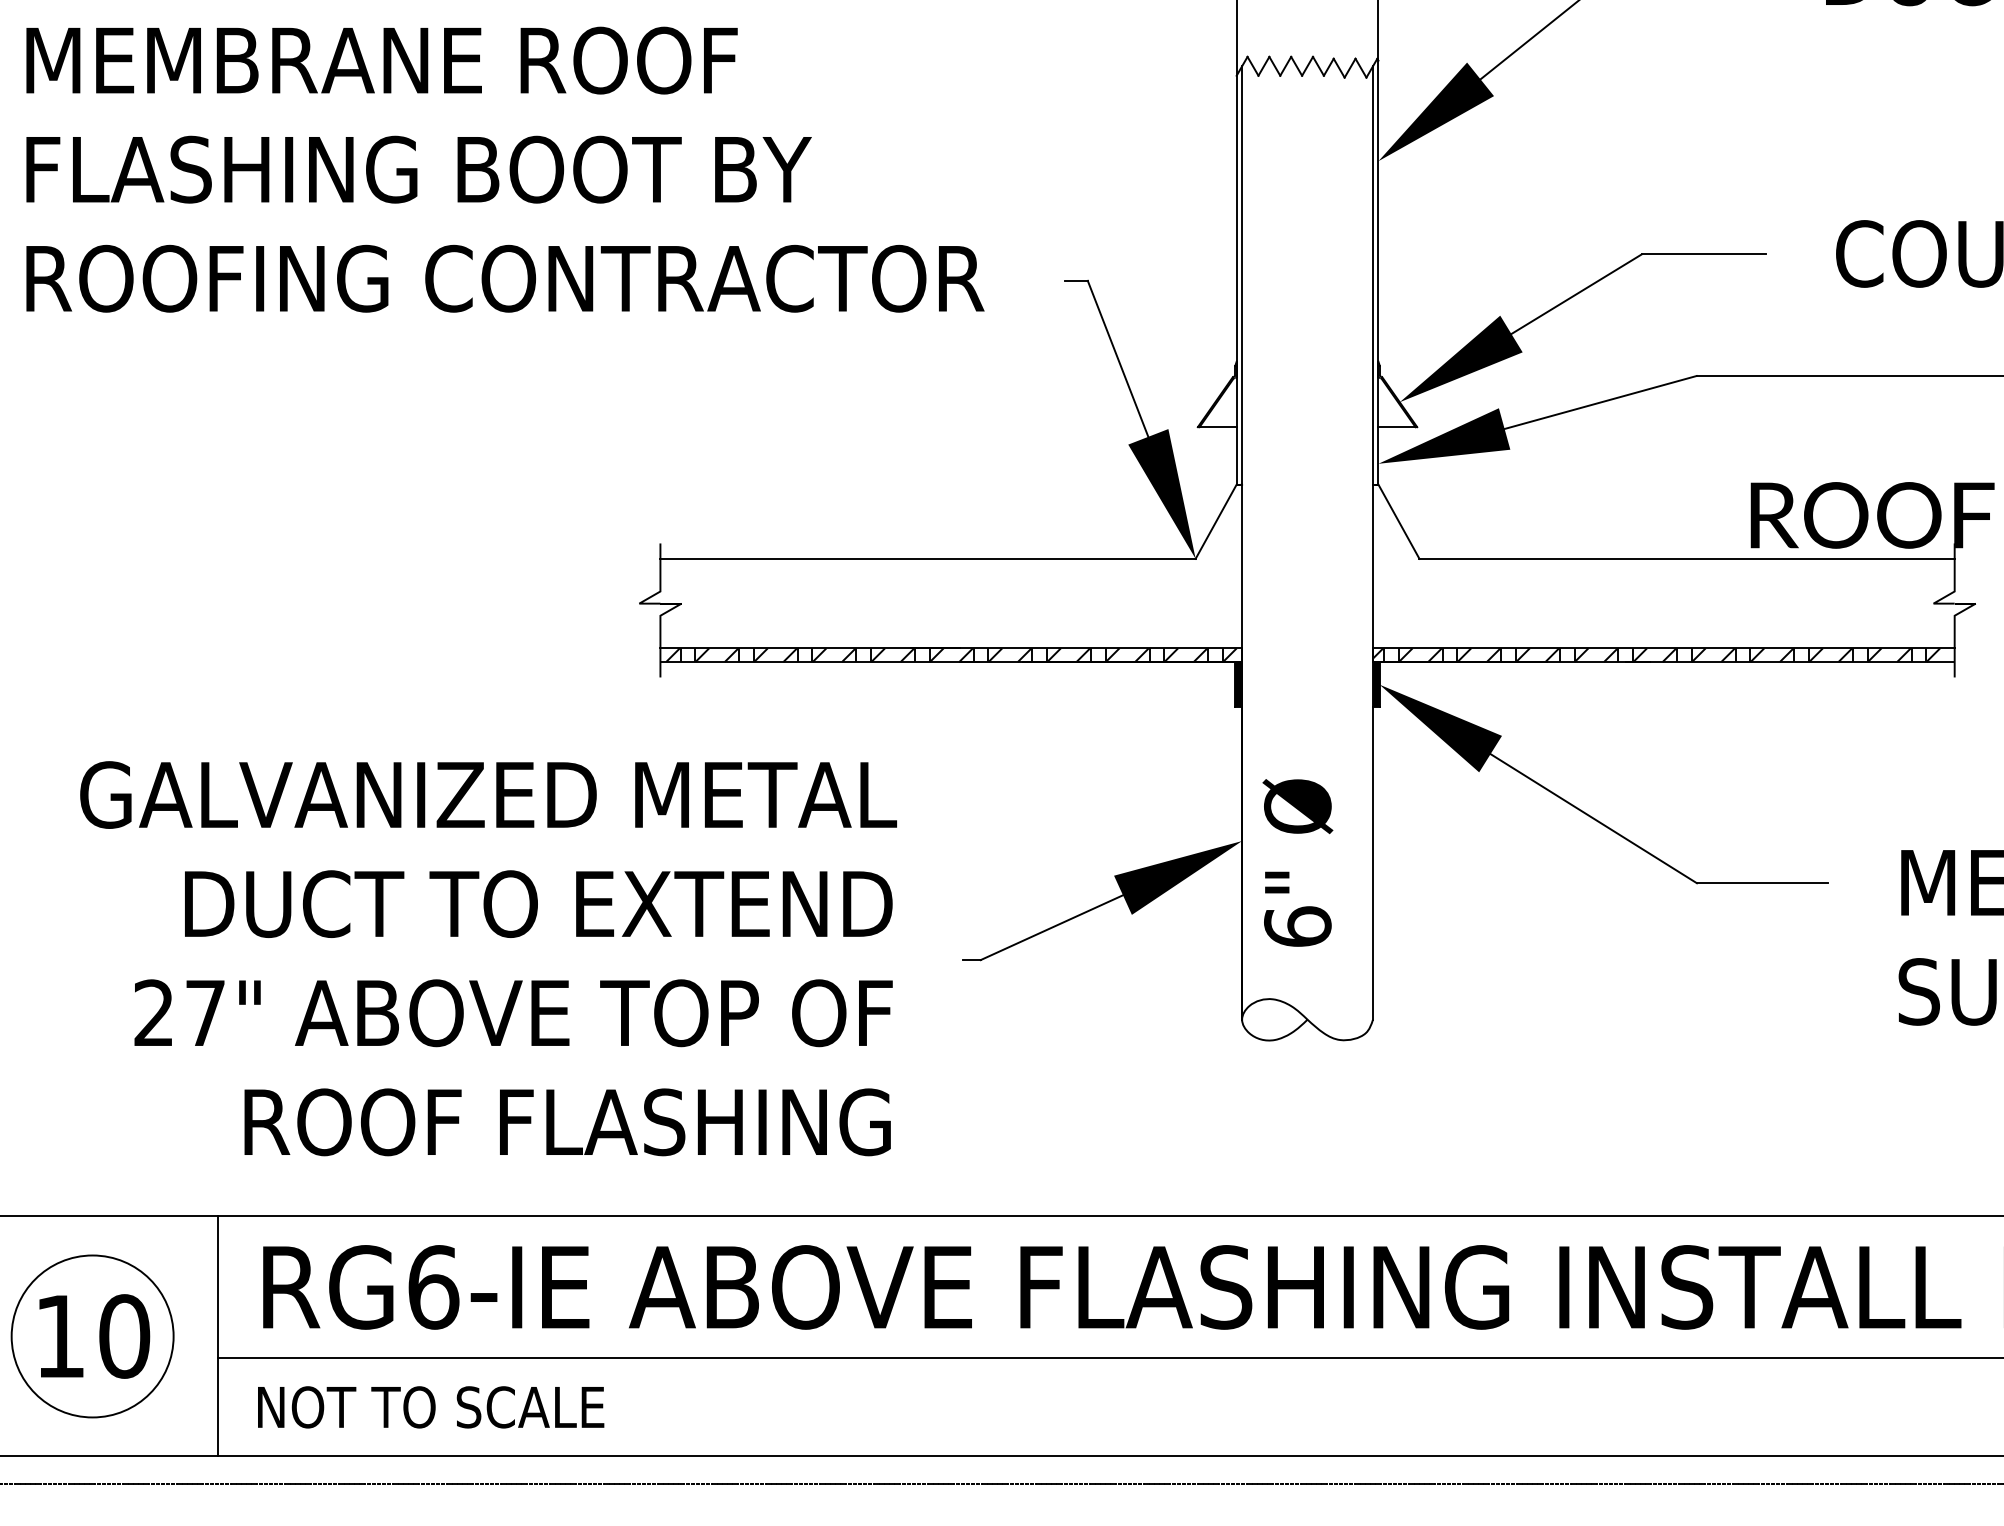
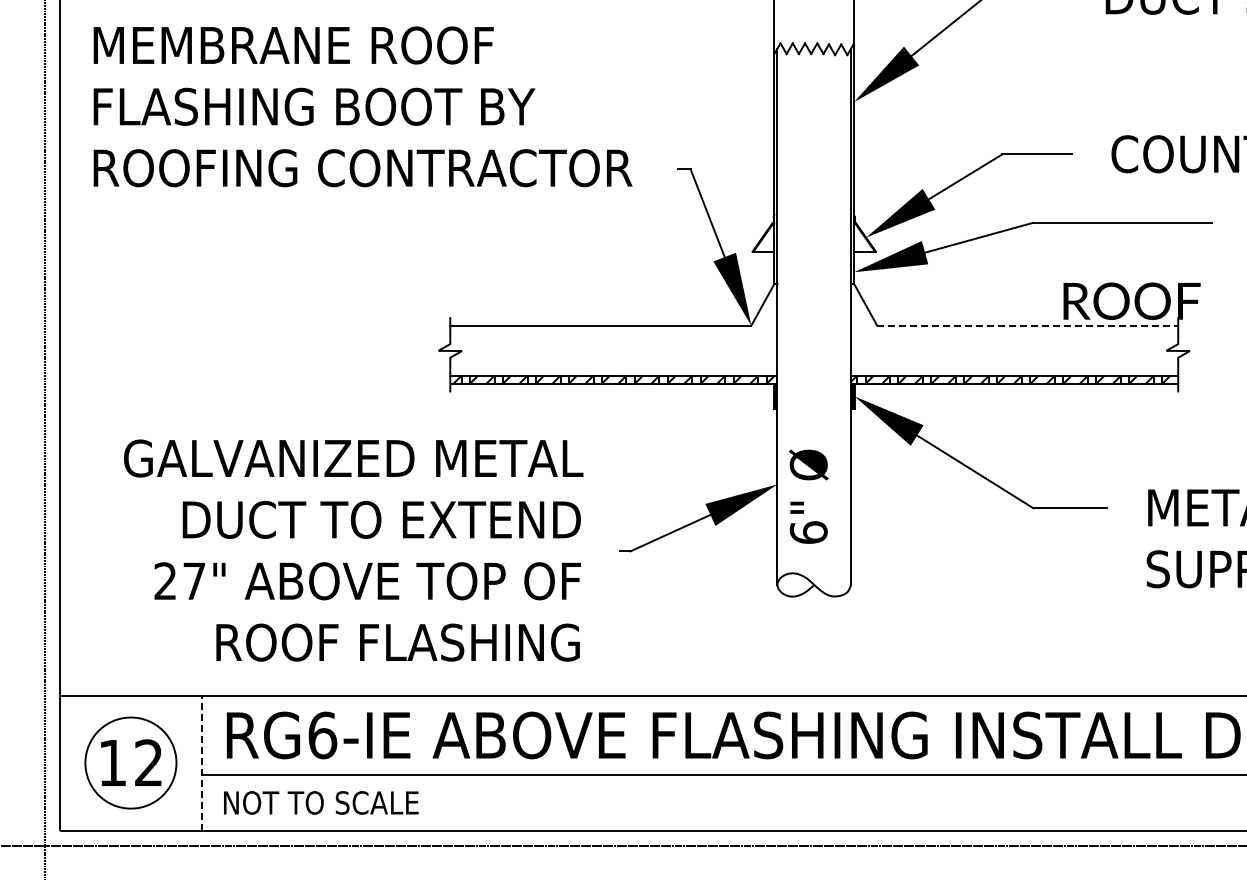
line: (1686, 558) -> (1027, 325), solid -> dashed
text: (123, 1335) -> (148, 762), 10 -> 12
line: (218, 1335) -> (201, 762), solid -> dashed

